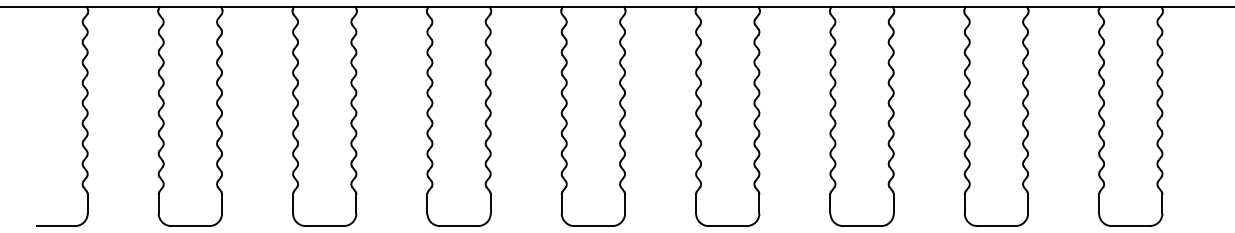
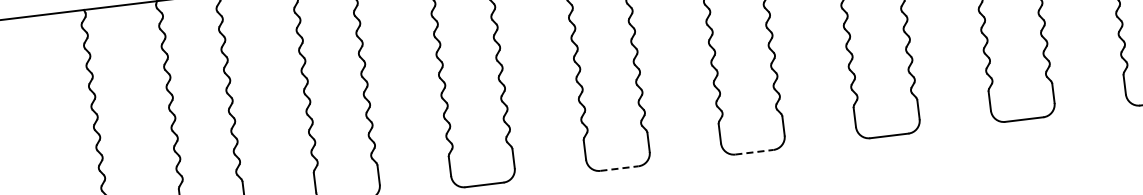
line: (593, 226) -> (619, 169), solid -> dashed
line: (728, 226) -> (755, 152), solid -> dashed

